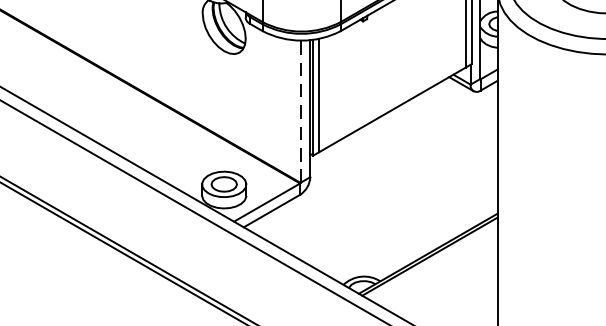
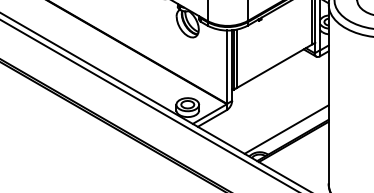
line: (301, 112) -> (227, 67), dashed -> solid
line: (415, 232) -> (286, 129), added

